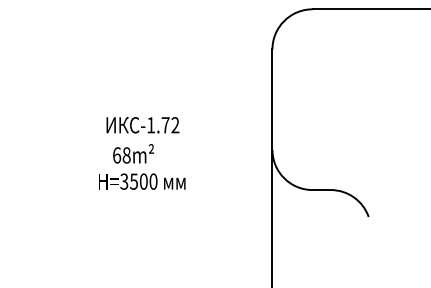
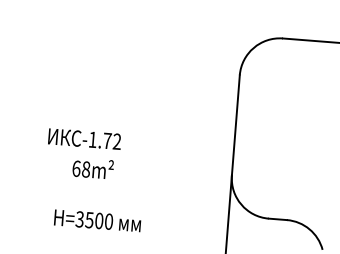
text: (142, 125) -> (84, 139), moved
text: (142, 181) -> (98, 220), moved

